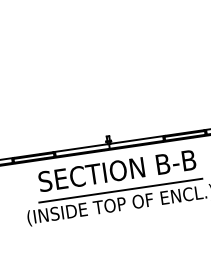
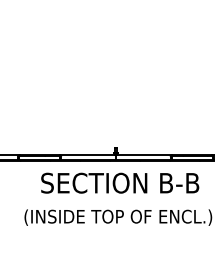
line: (120, 190) -> (120, 203), removed

